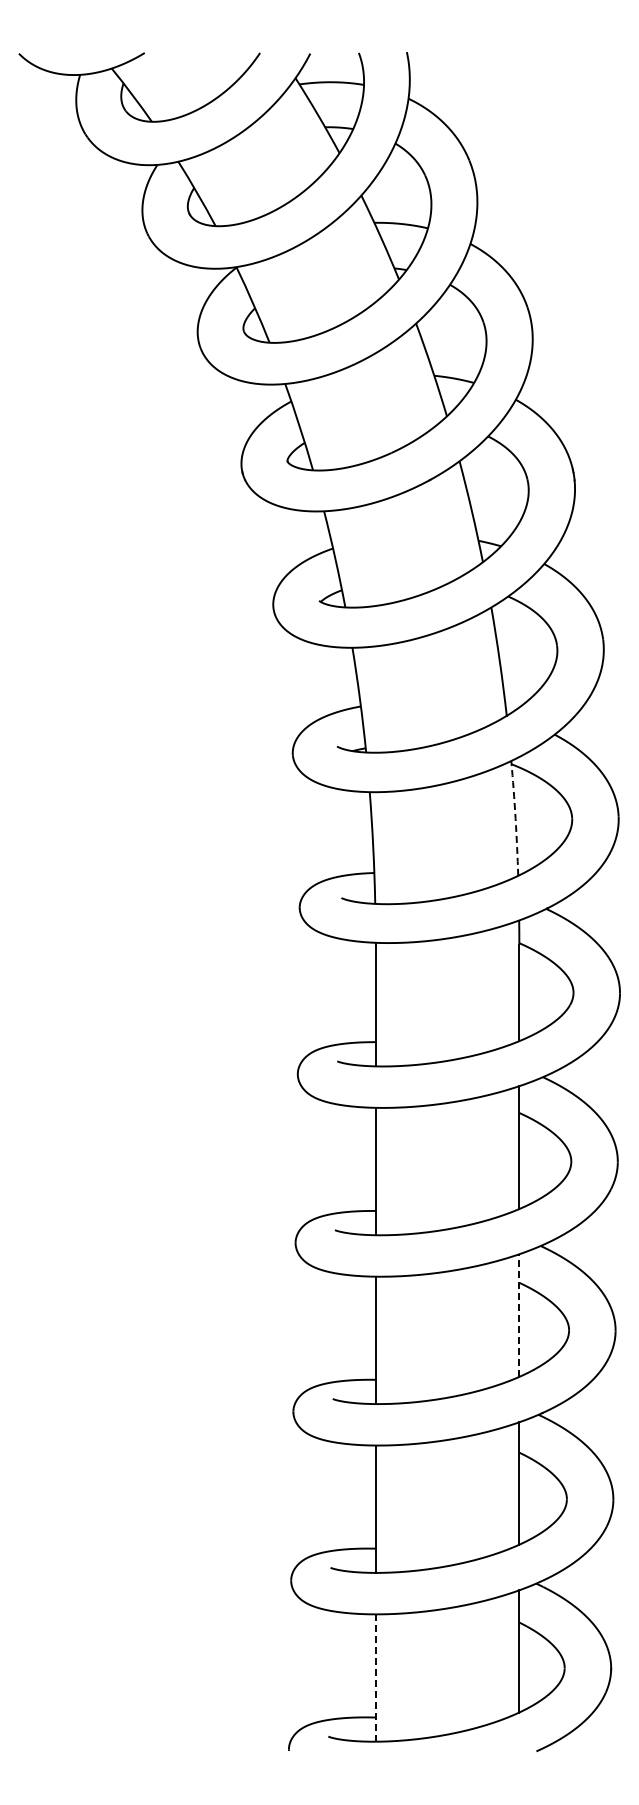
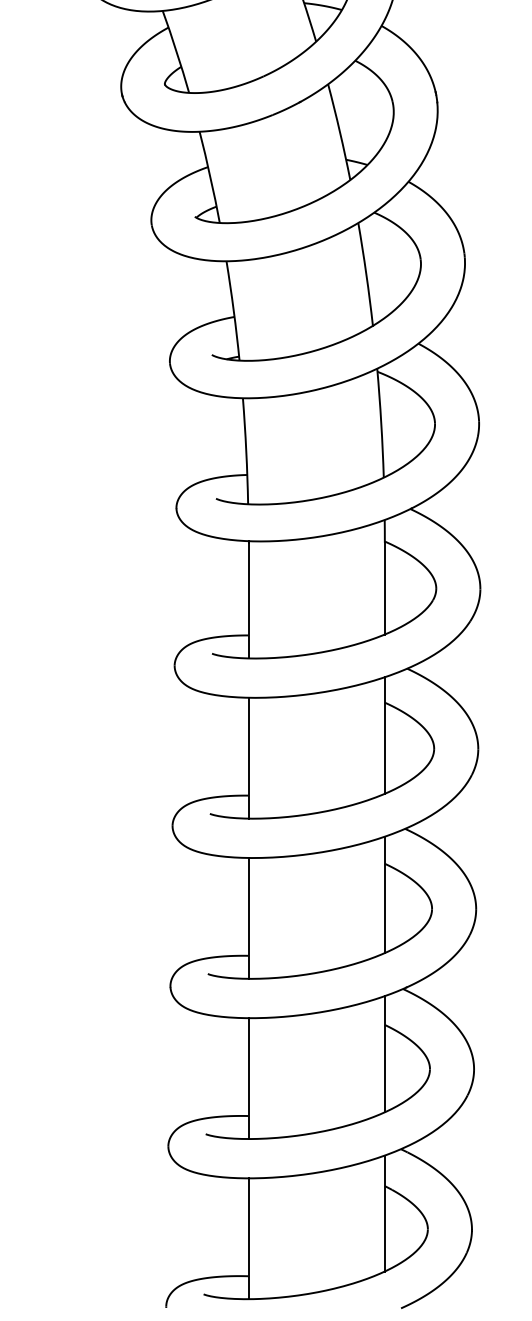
arc: (515, 818) -> (381, 423), dashed -> solid
line: (519, 1315) -> (385, 894), dashed -> solid
line: (375, 1678) -> (248, 1239), dashed -> solid

